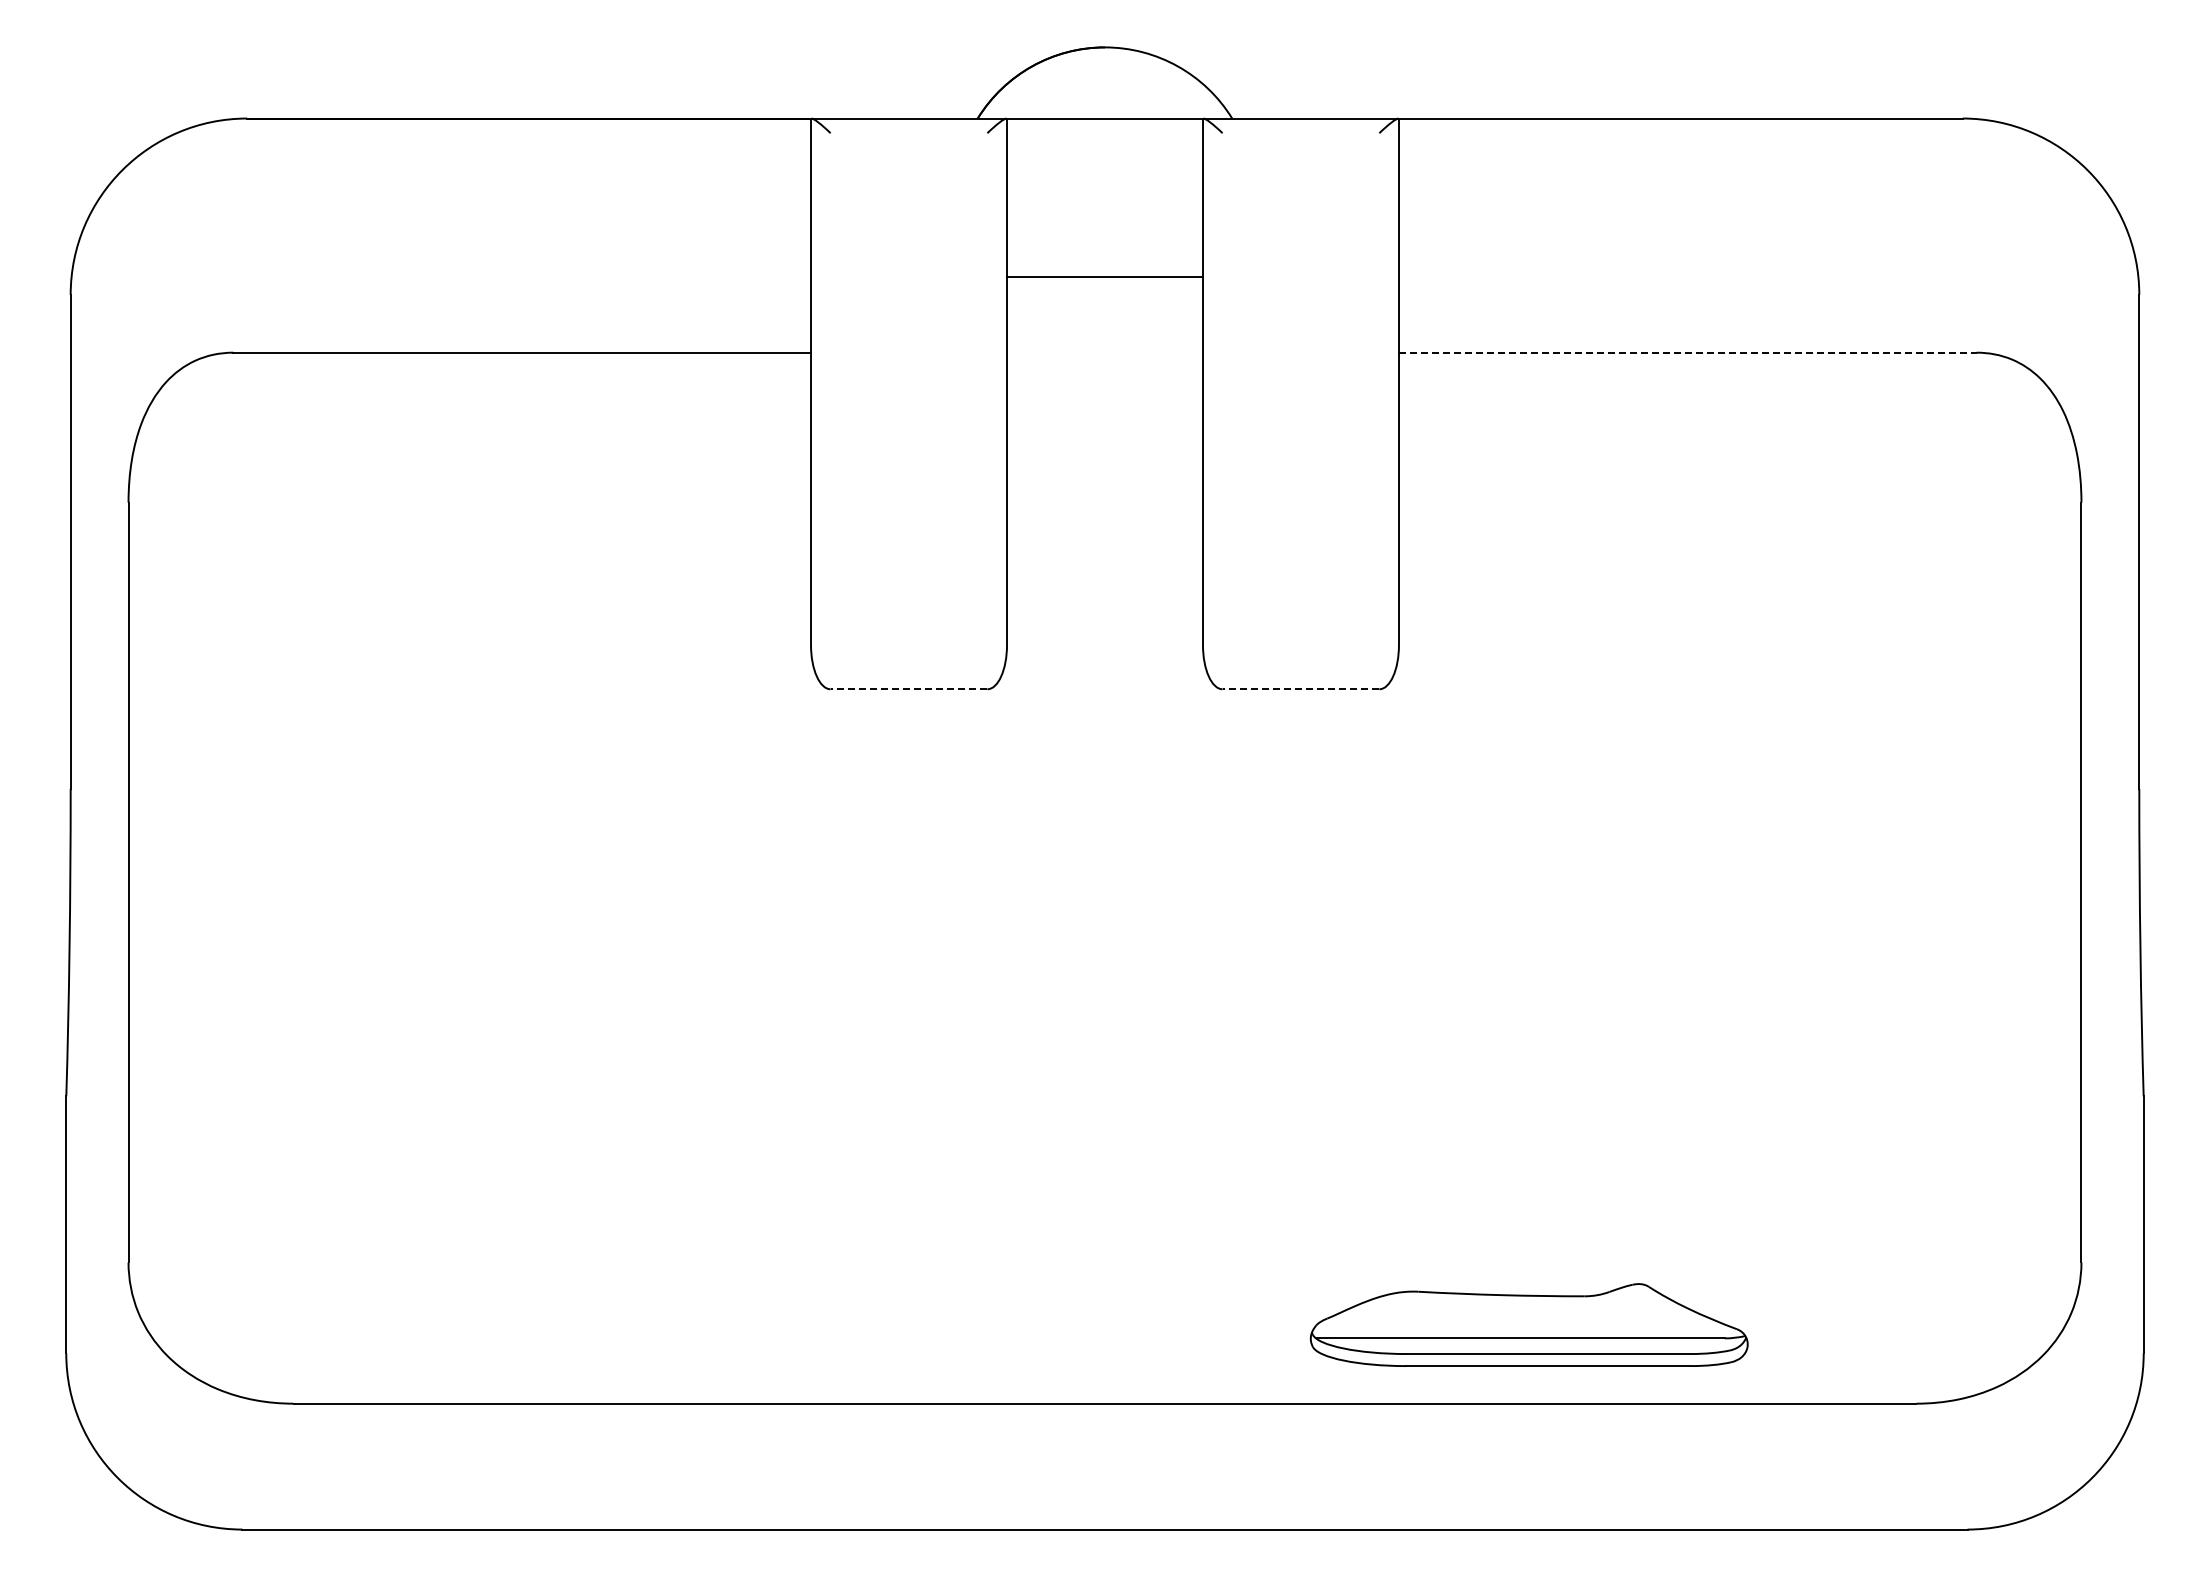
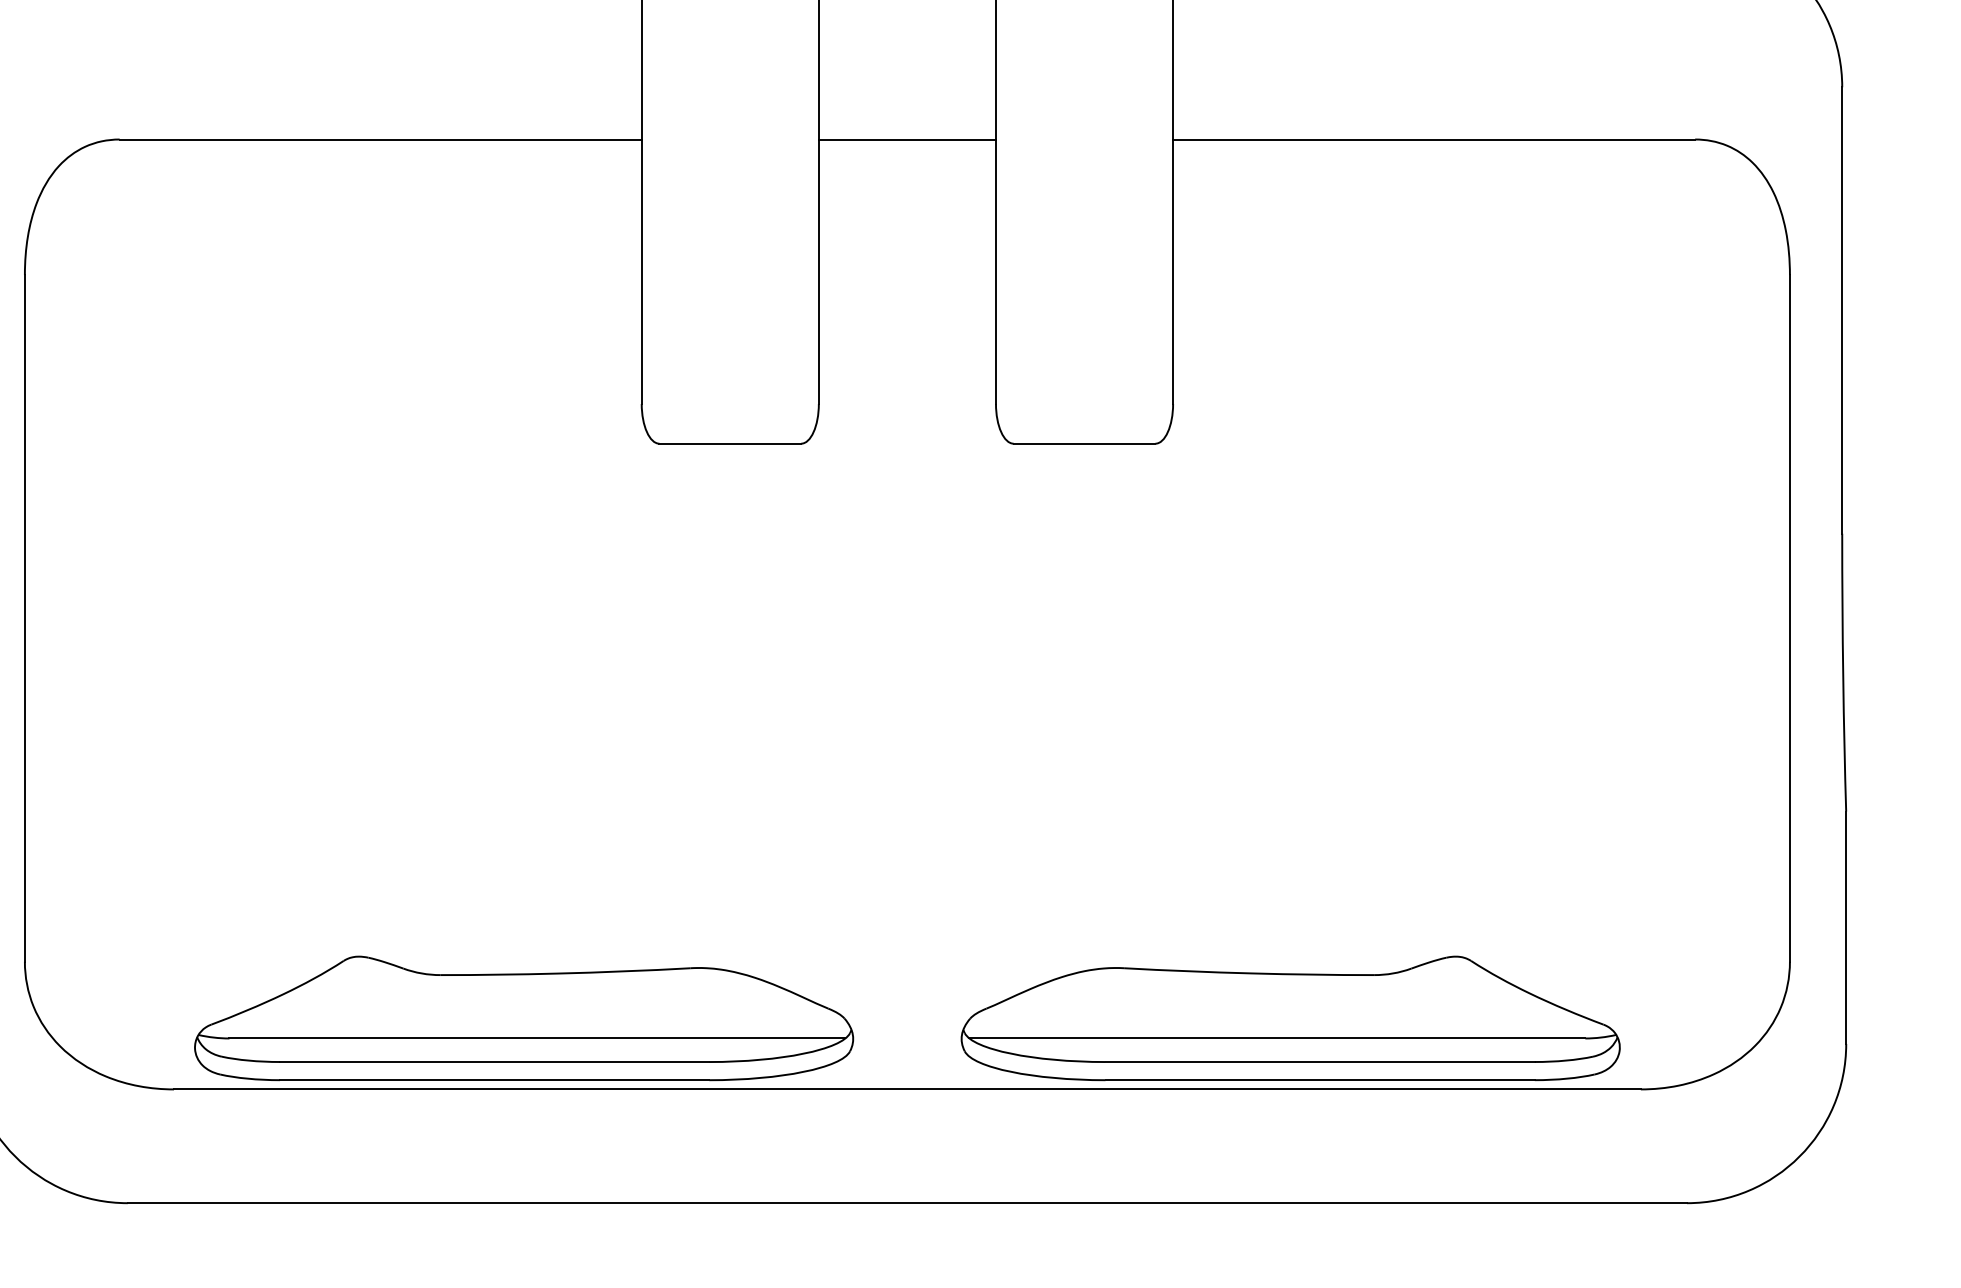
line: (1104, 276) -> (906, 139), moved
line: (1687, 352) -> (1433, 139), dashed -> solid
line: (908, 689) -> (729, 443), dashed -> solid
line: (1300, 689) -> (1084, 443), dashed -> solid
part: (680, 1324) -> (523, 1017), added
part: (1529, 1324) -> (1291, 1017), size x1.67

